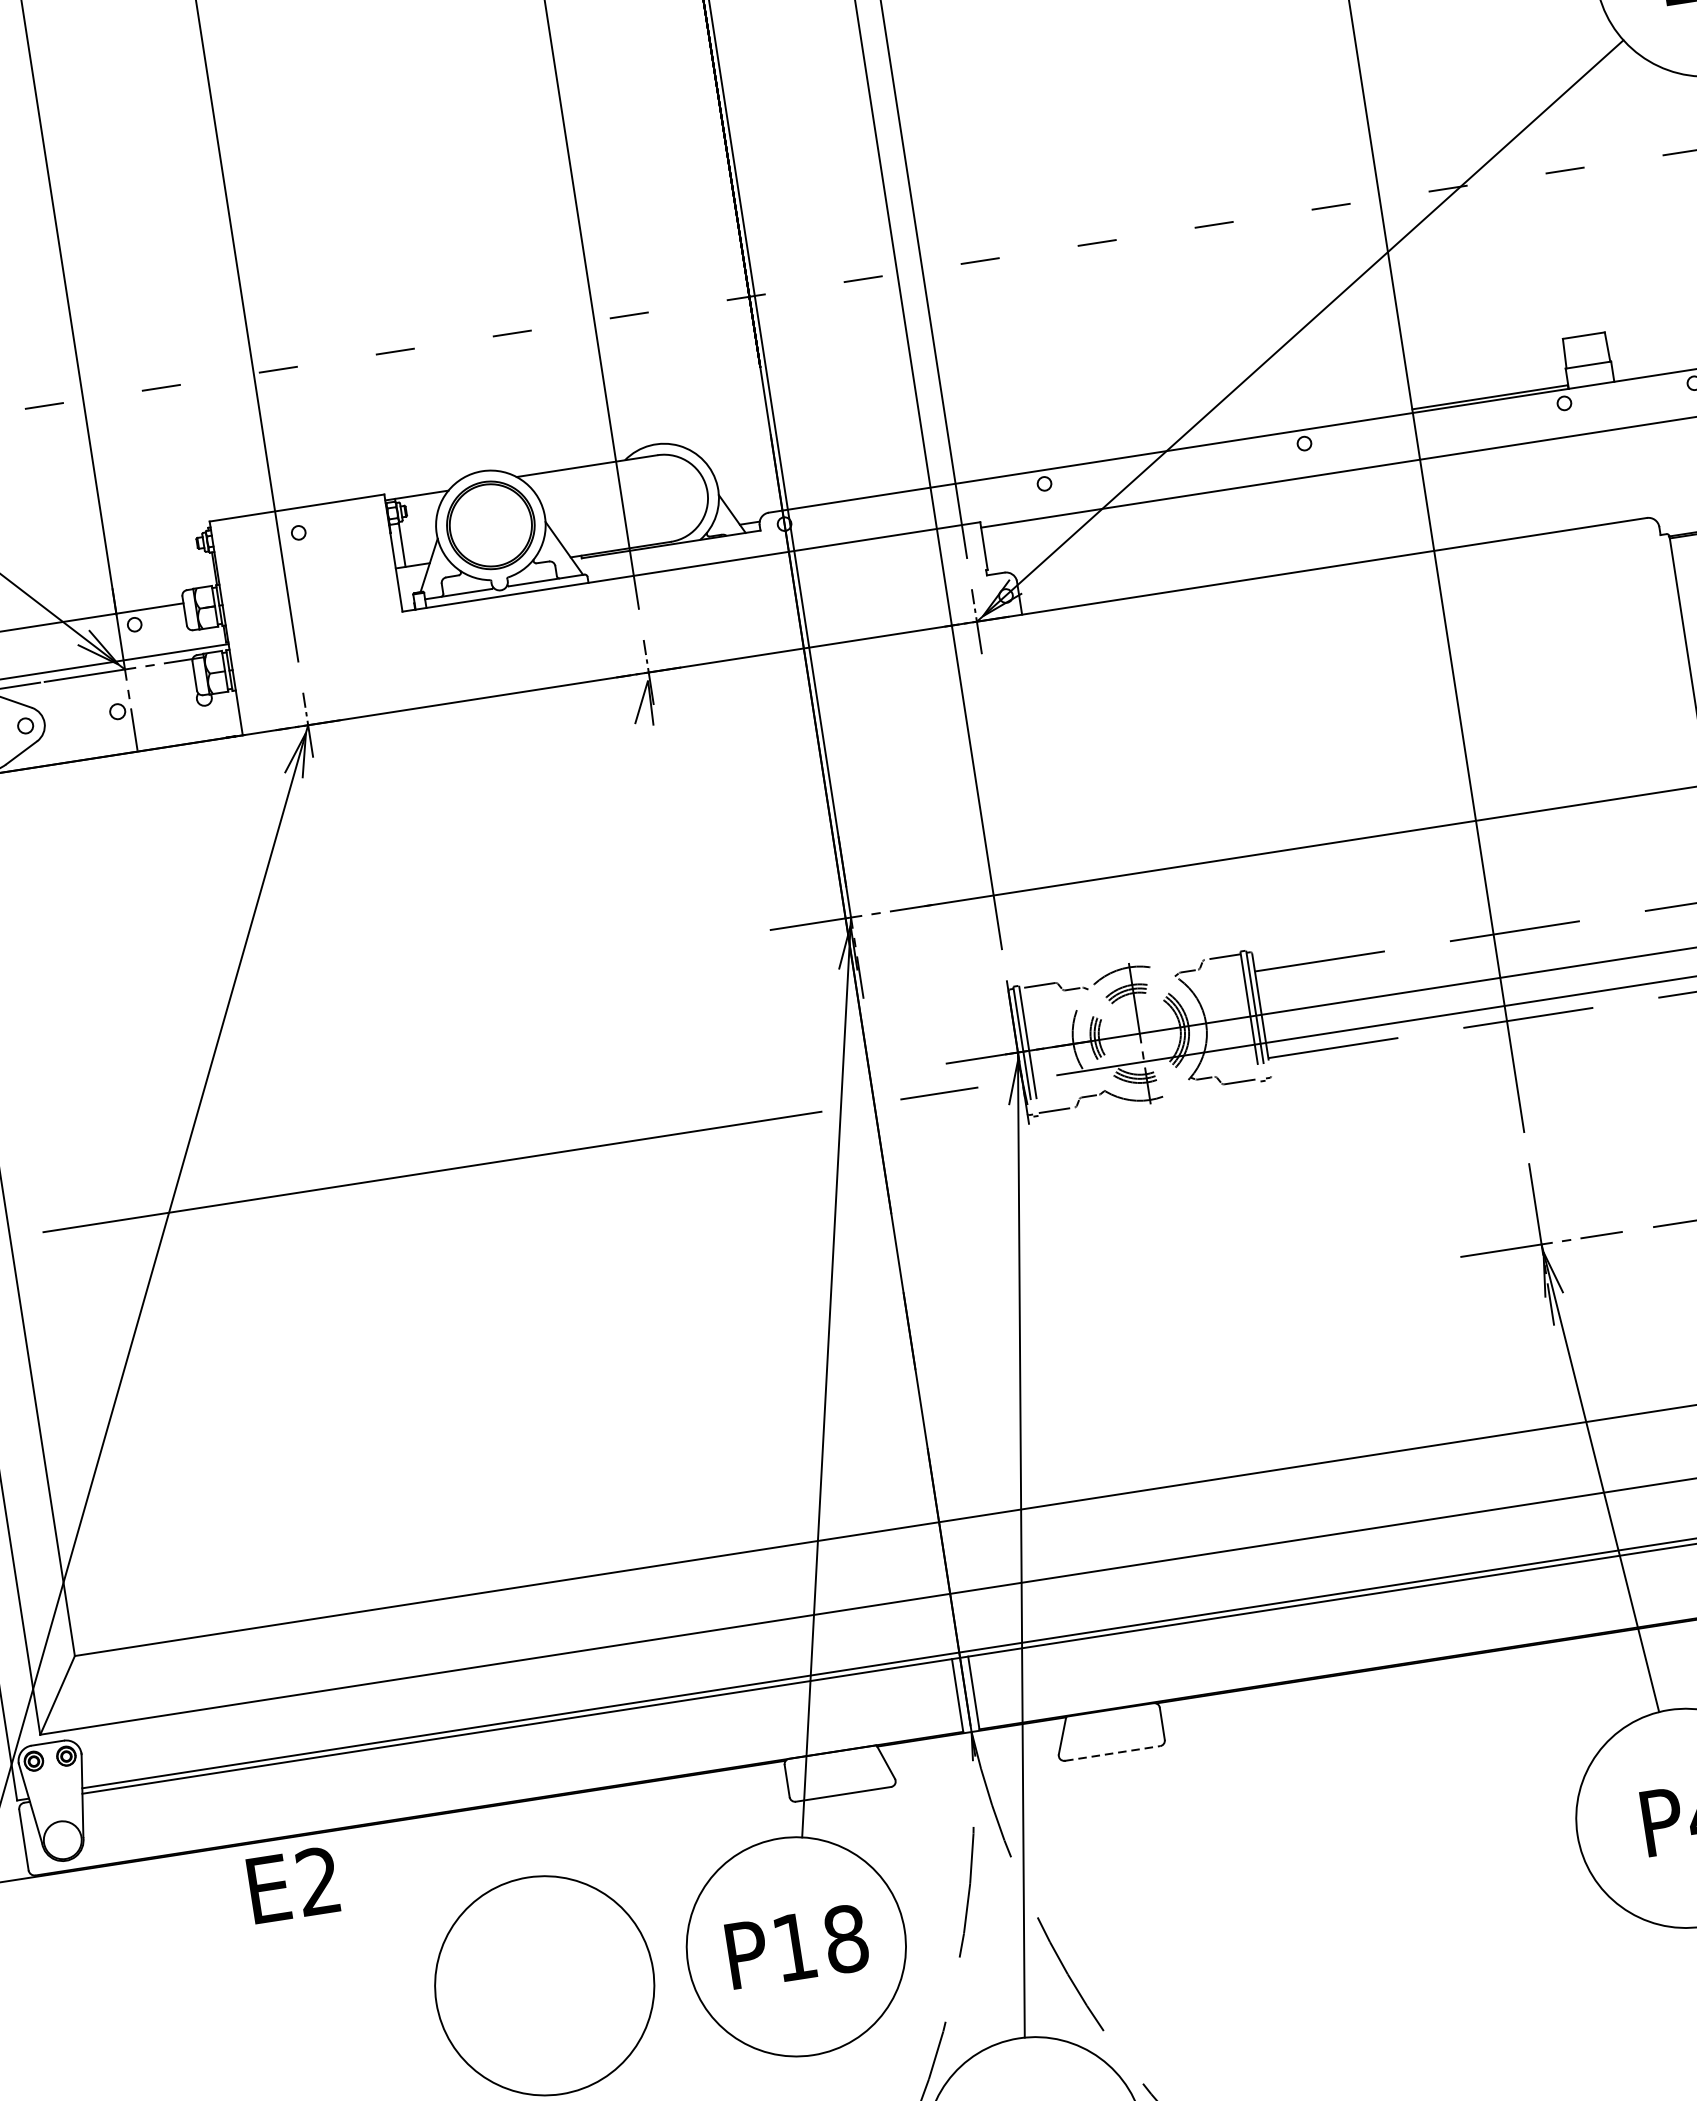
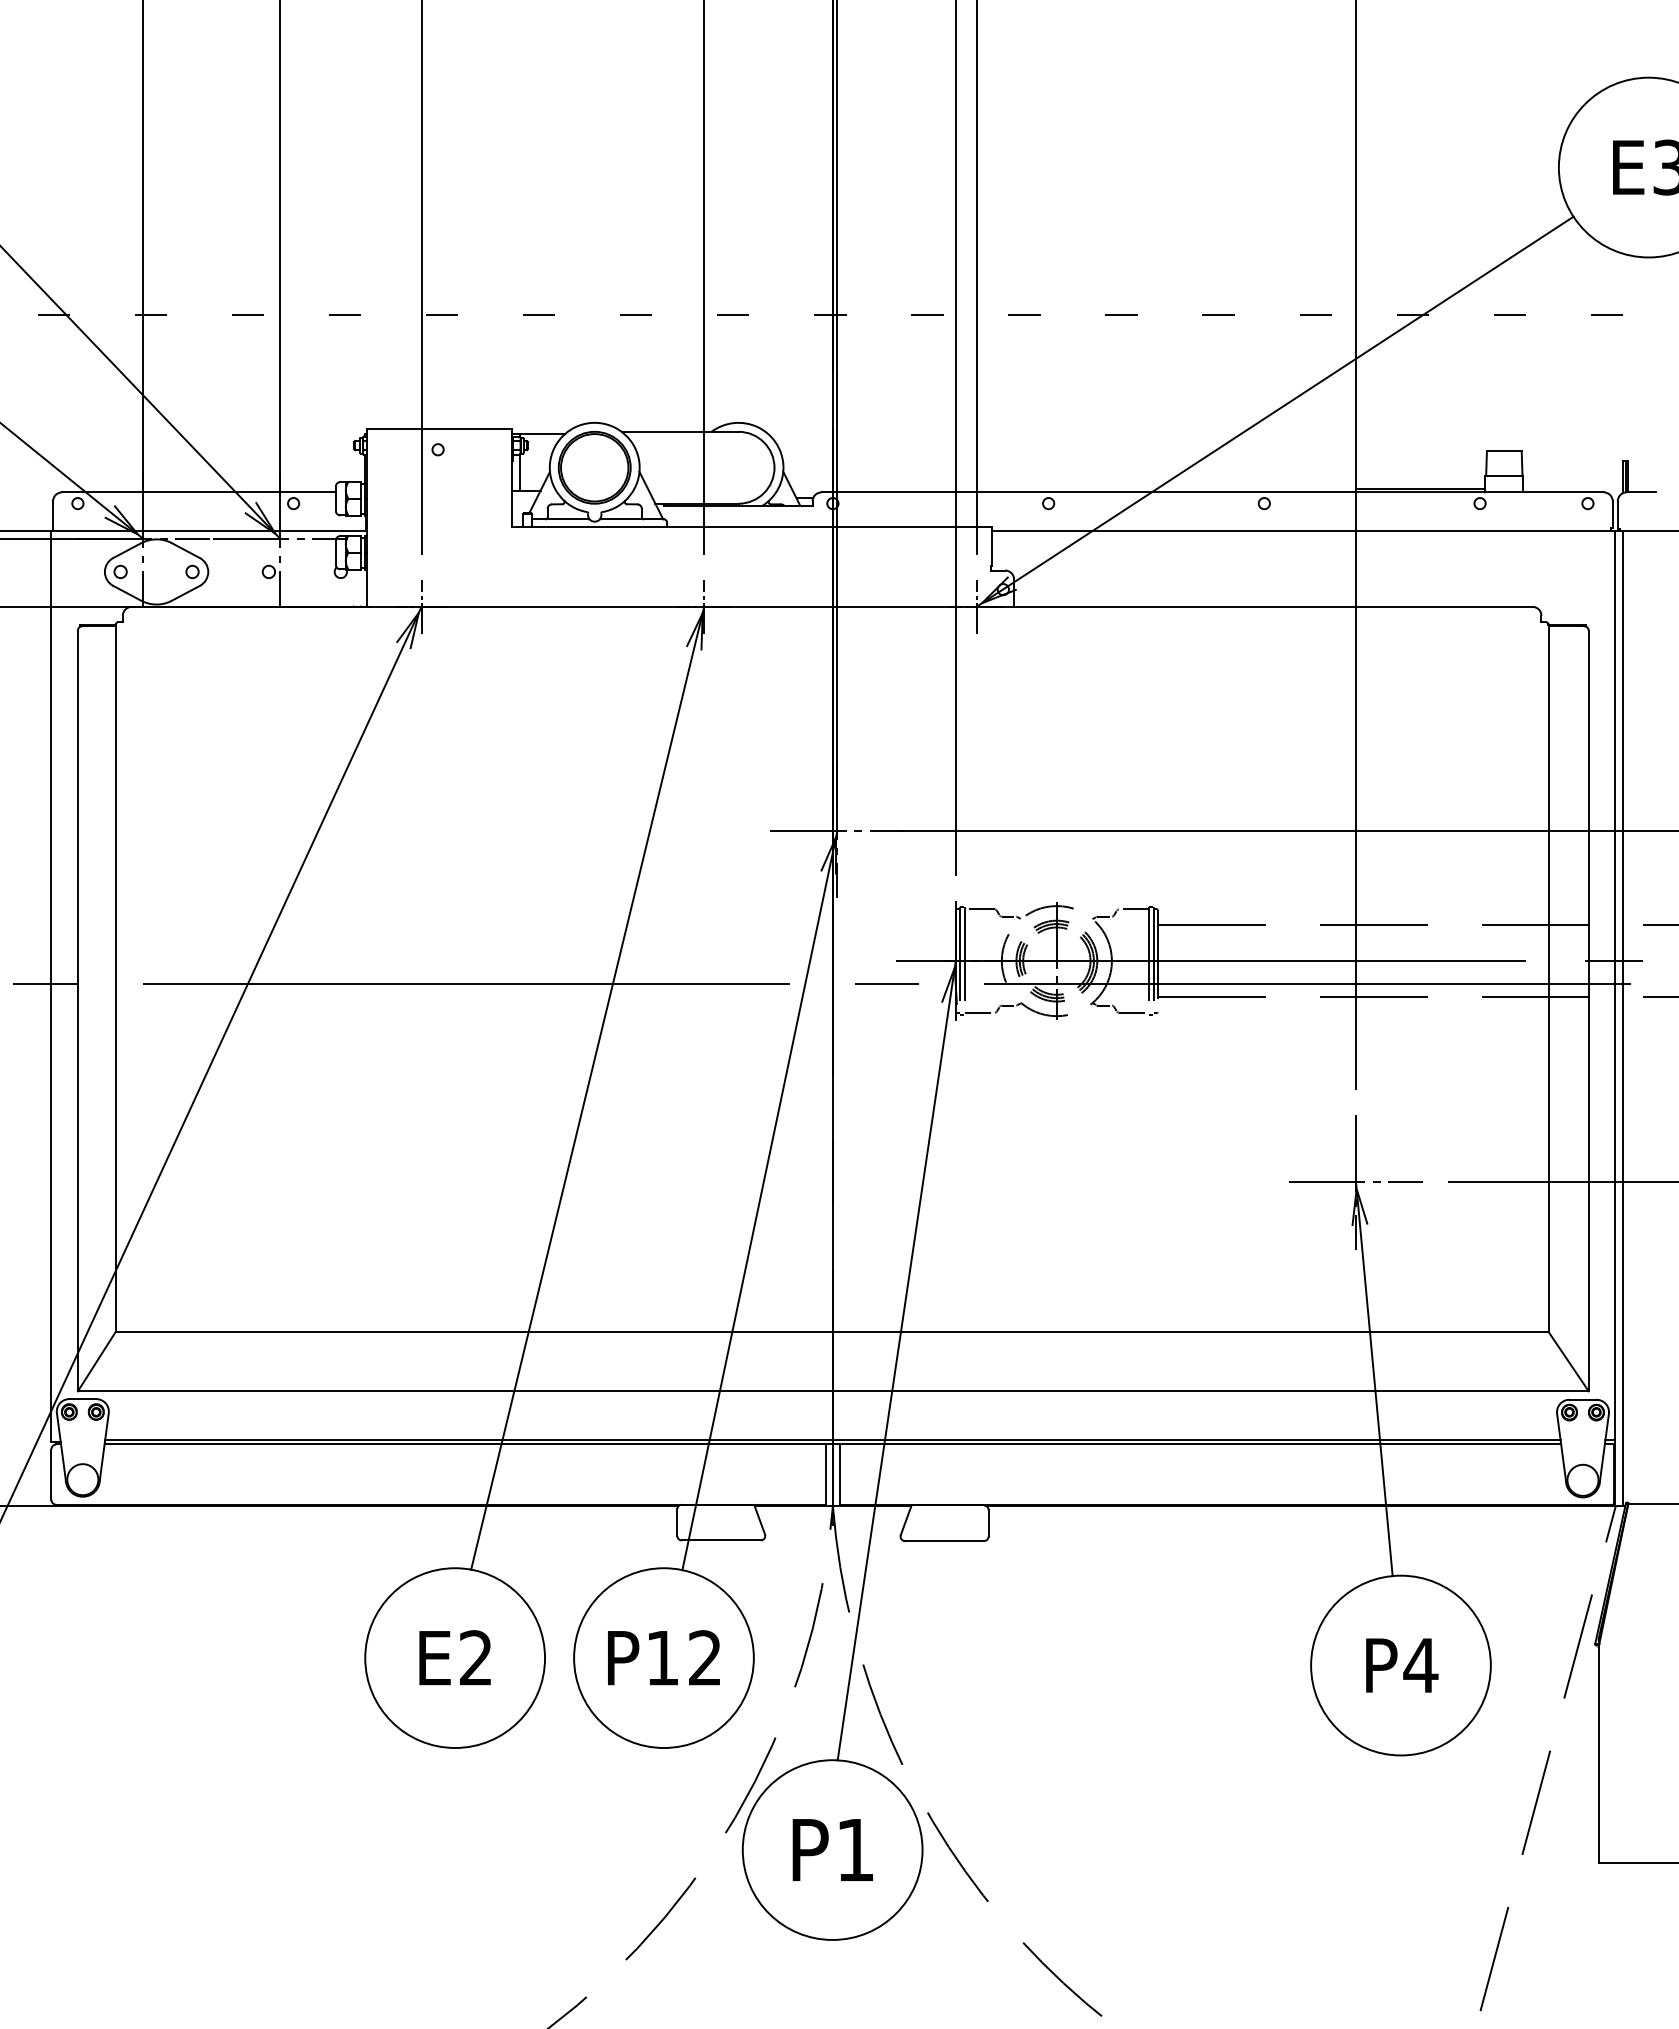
line: (597, 1273) -> (587, 1087), added
line: (1113, 1753) -> (945, 1541), dashed -> solid
text: (292, 1884) -> (454, 1657), moved
text: (845, 1939) -> (704, 1658), P18 -> P12

